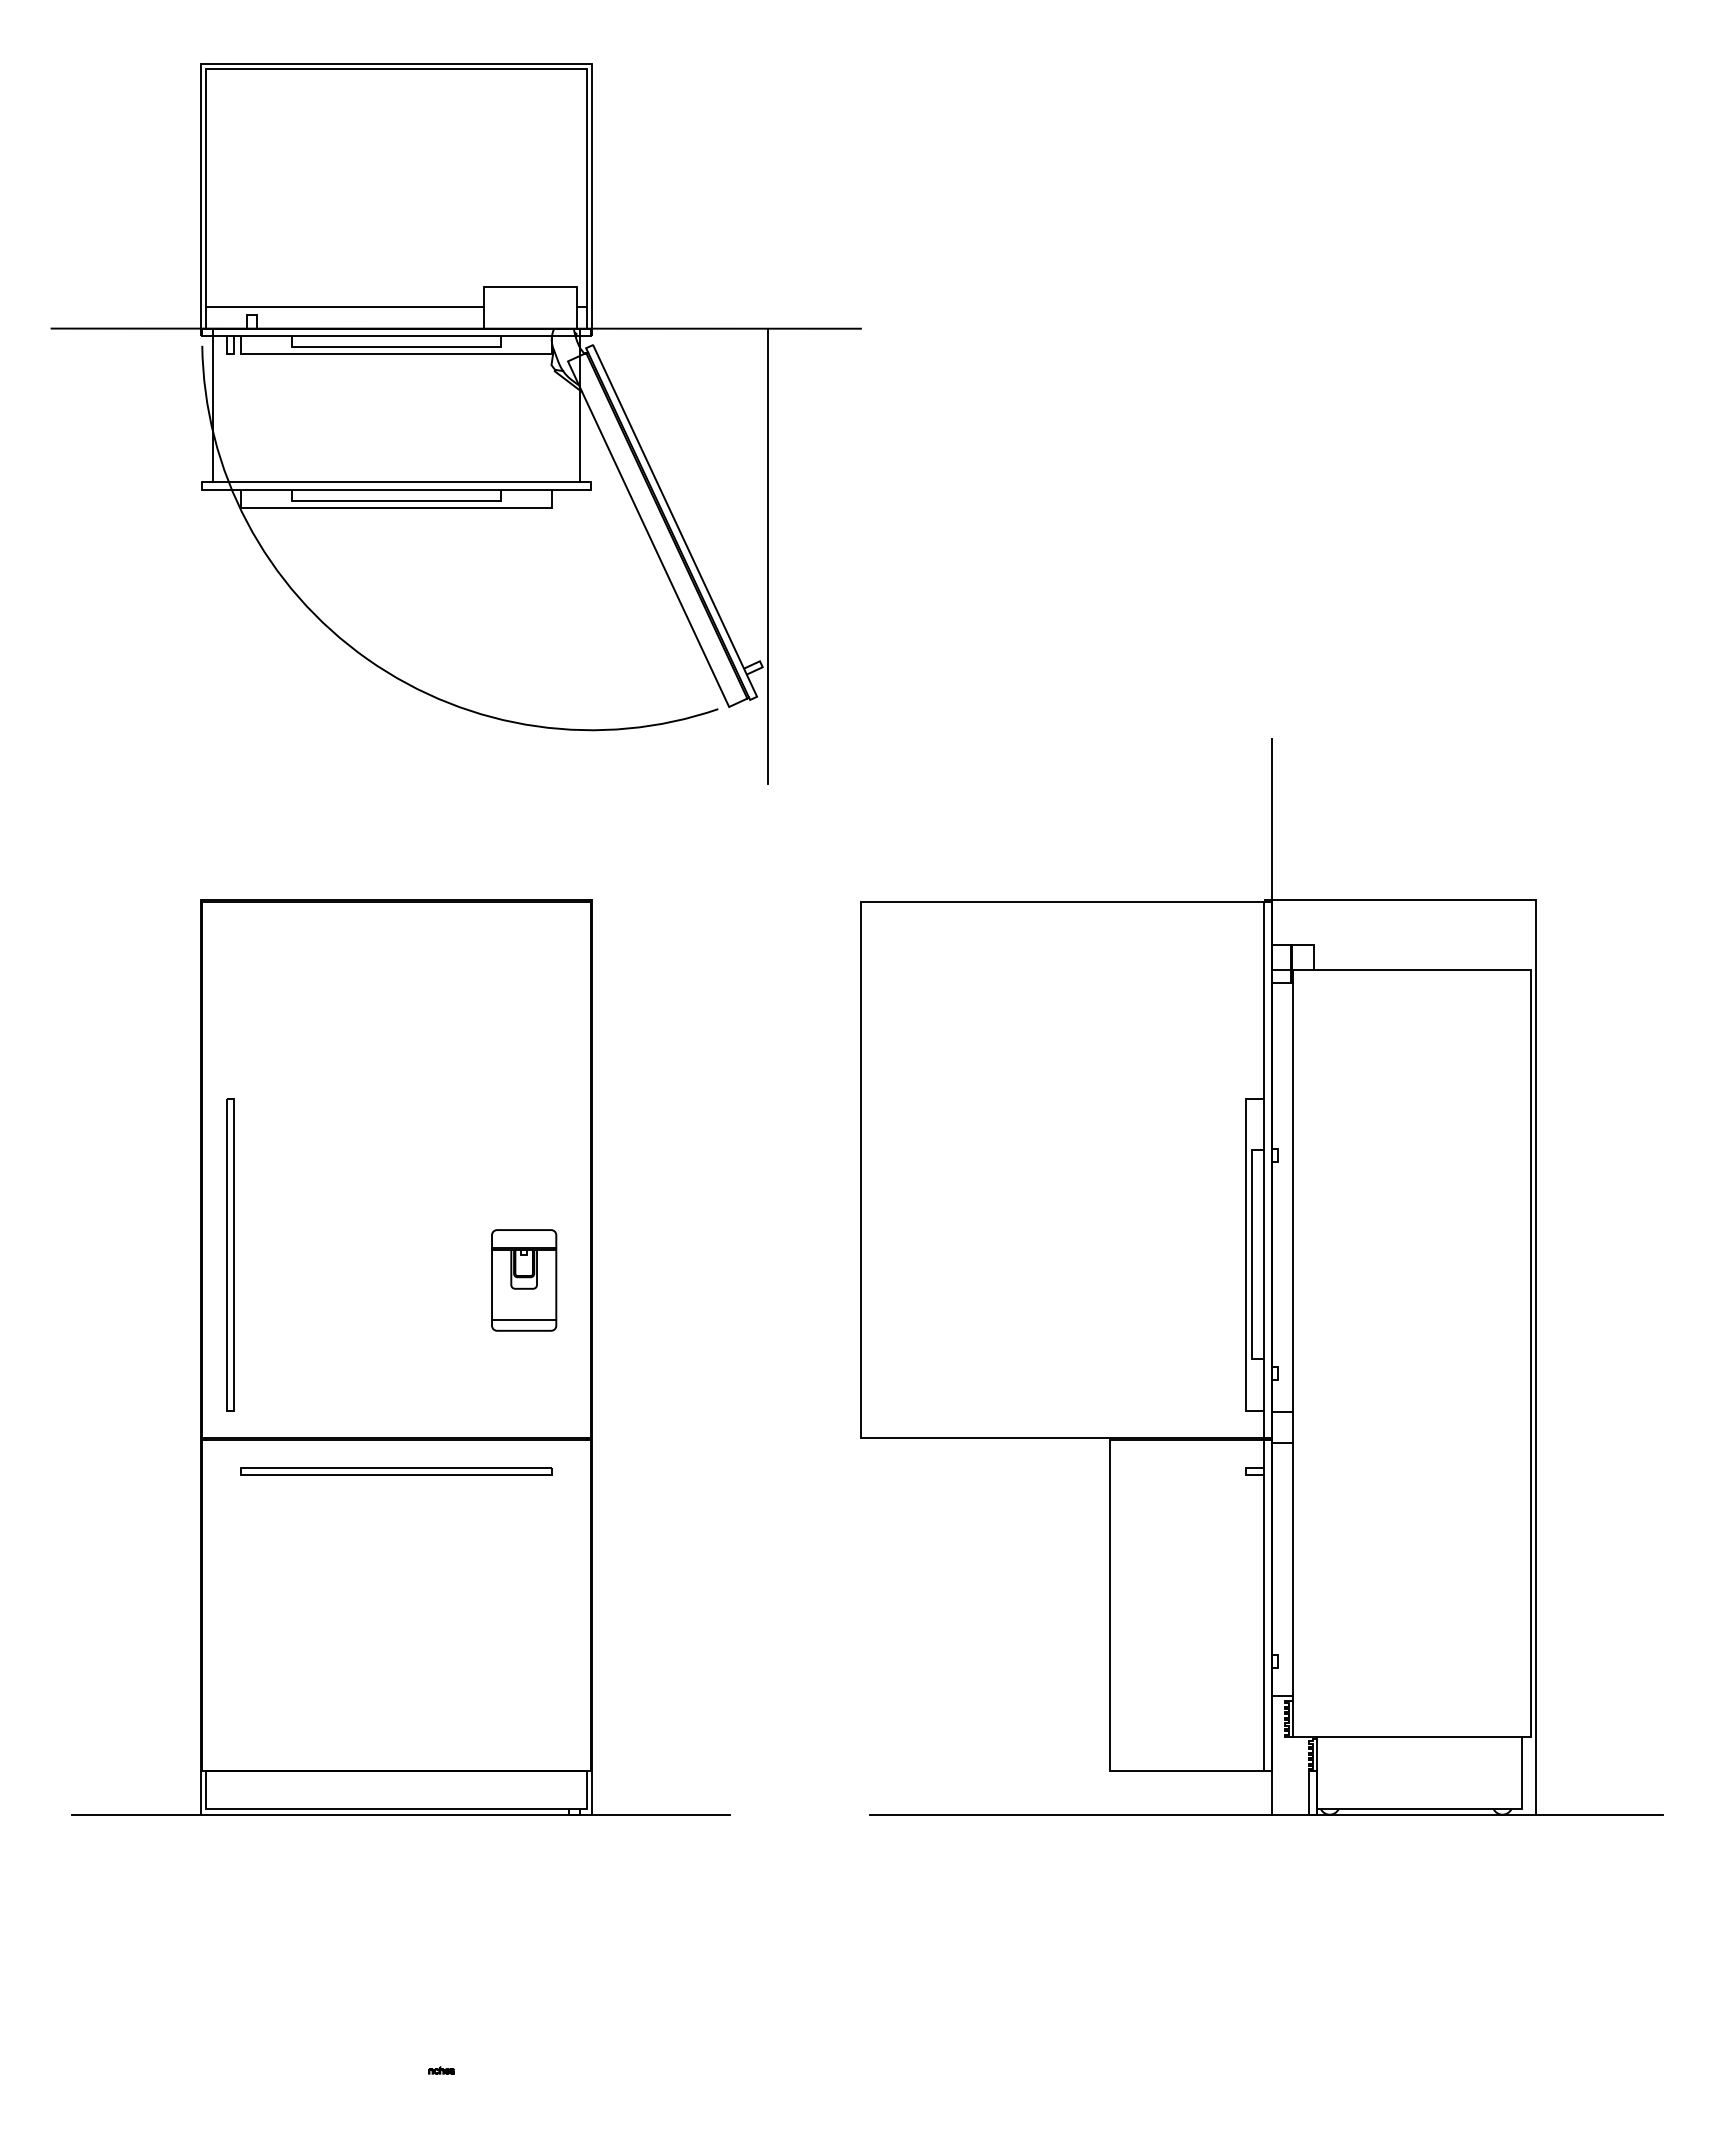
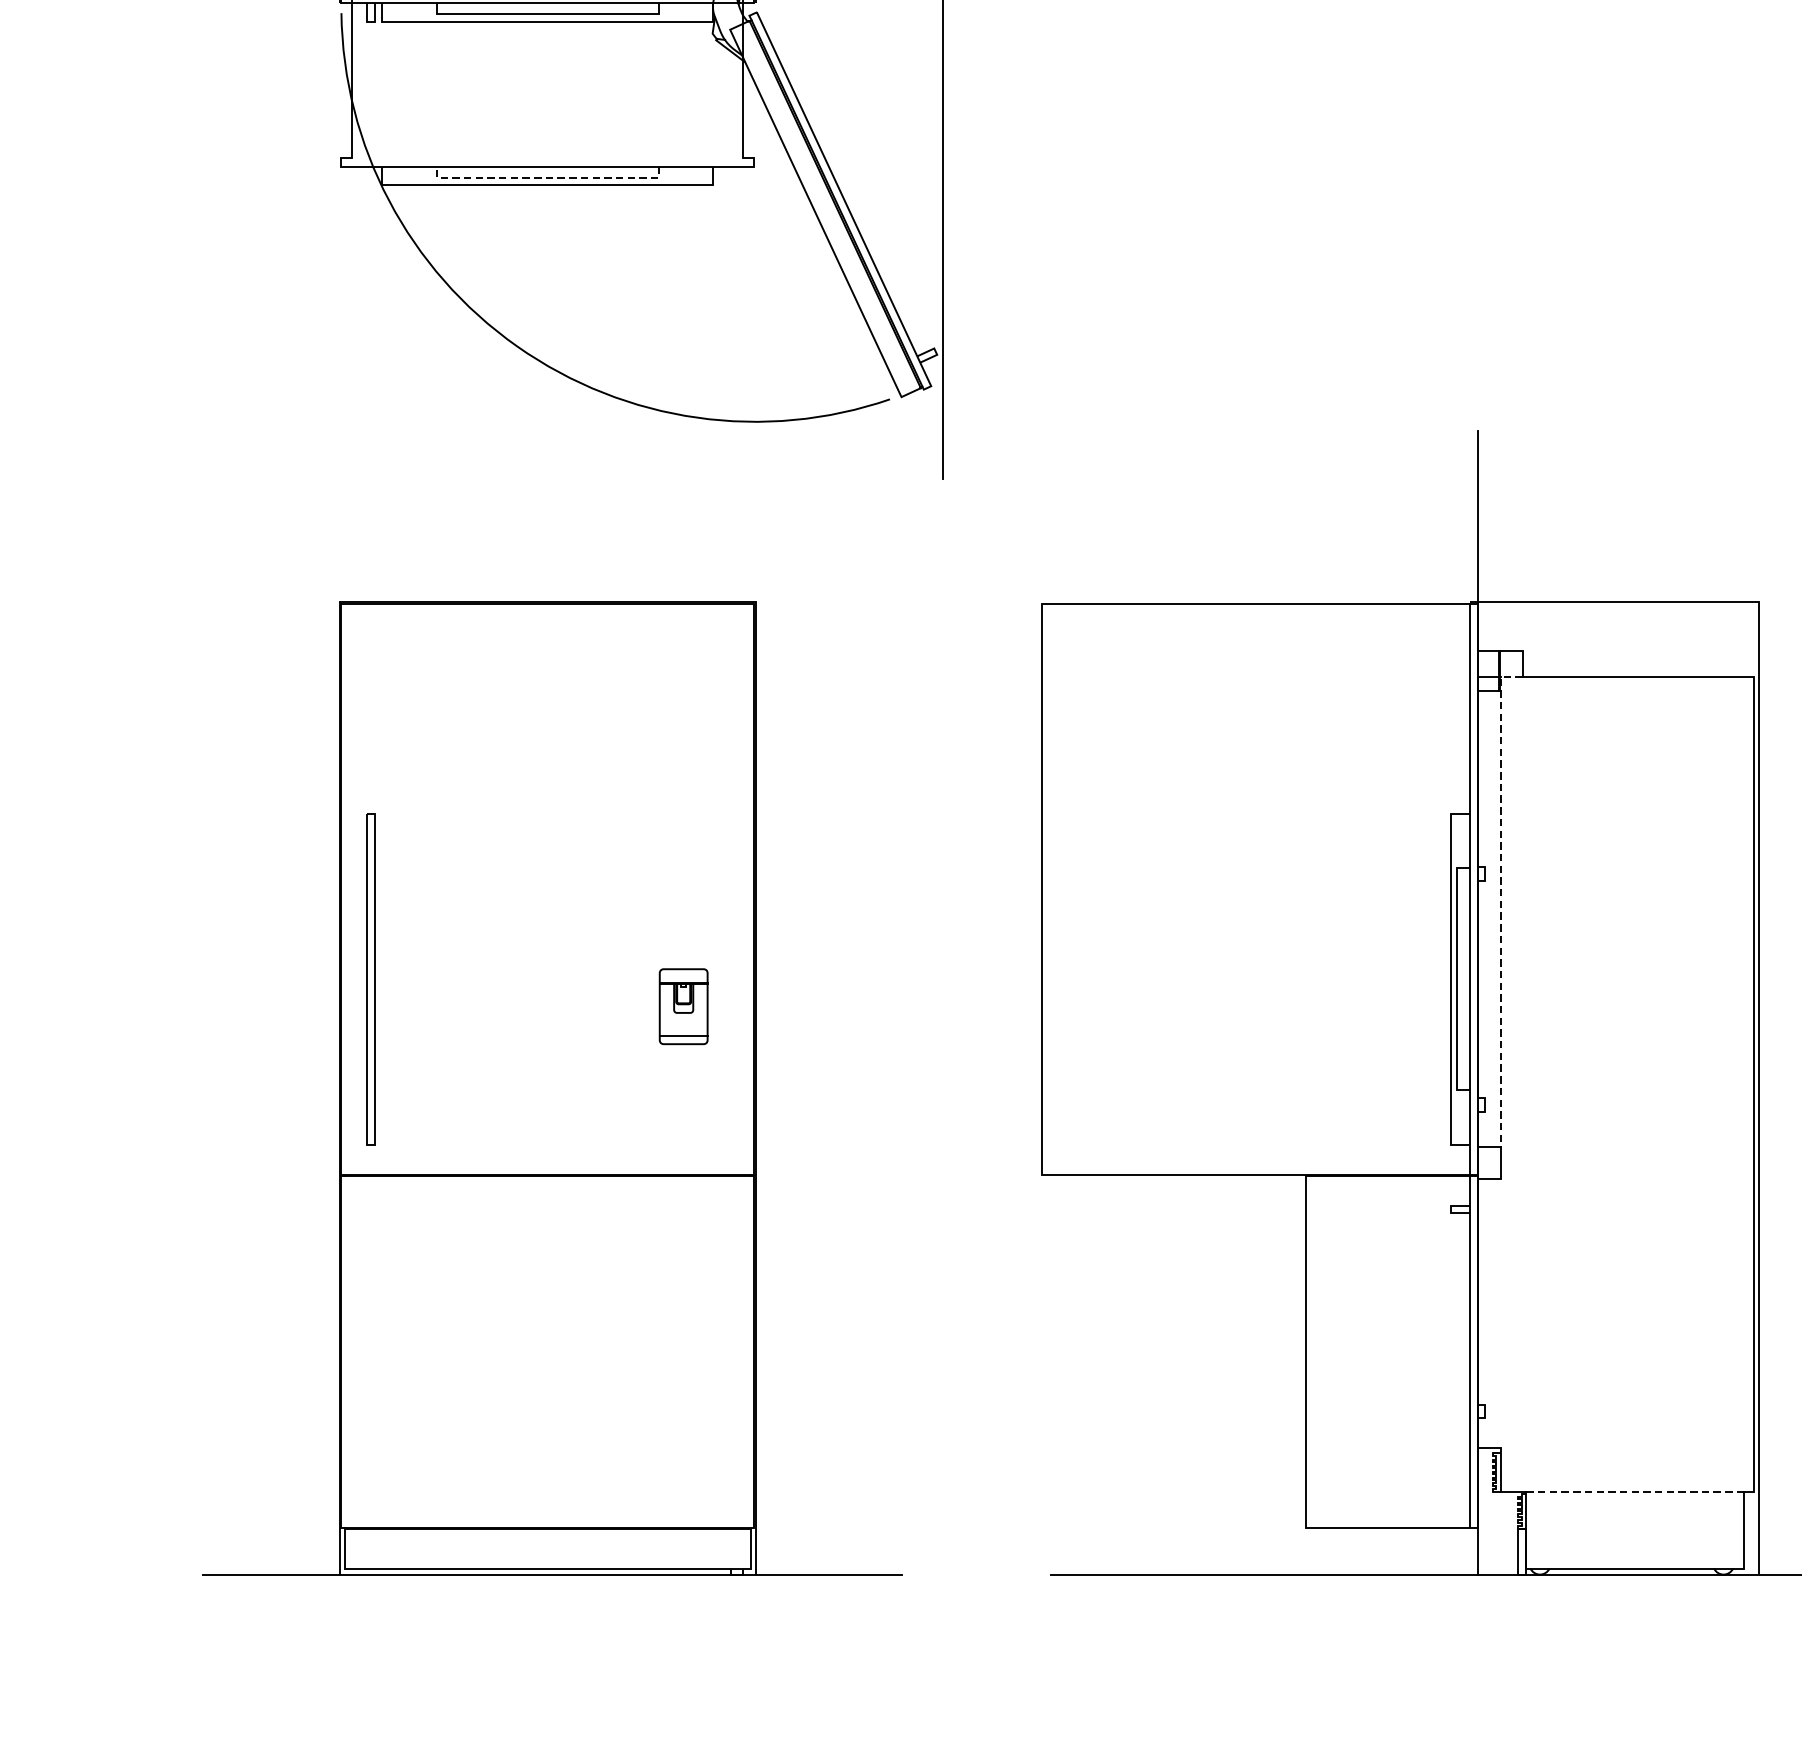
line: (396, 482) -> (547, 158), removed
line: (395, 500) -> (546, 177), solid -> dashed
line: (1292, 1180) -> (1500, 900), solid -> dashed
part: (524, 1280) -> (683, 1006), size x0.7
part: (396, 1471) -> (547, 1209), removed
line: (1292, 1568) -> (1500, 1312), removed
line: (1419, 1736) -> (1635, 1491), solid -> dashed

